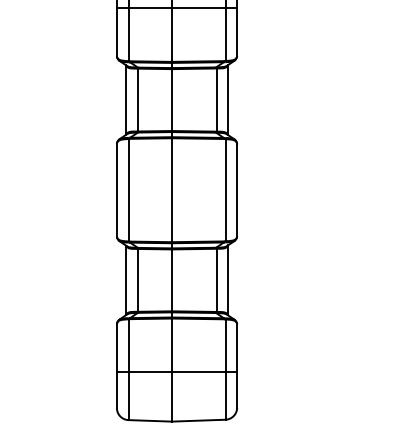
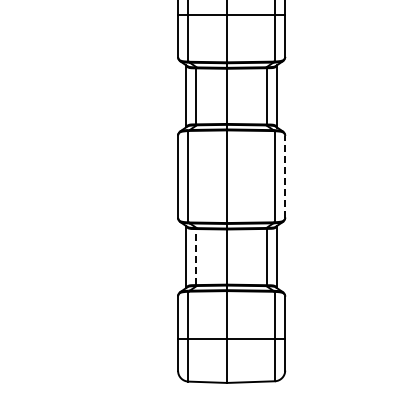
line: (237, 189) -> (285, 176), solid -> dashed
line: (137, 279) -> (196, 256), solid -> dashed

